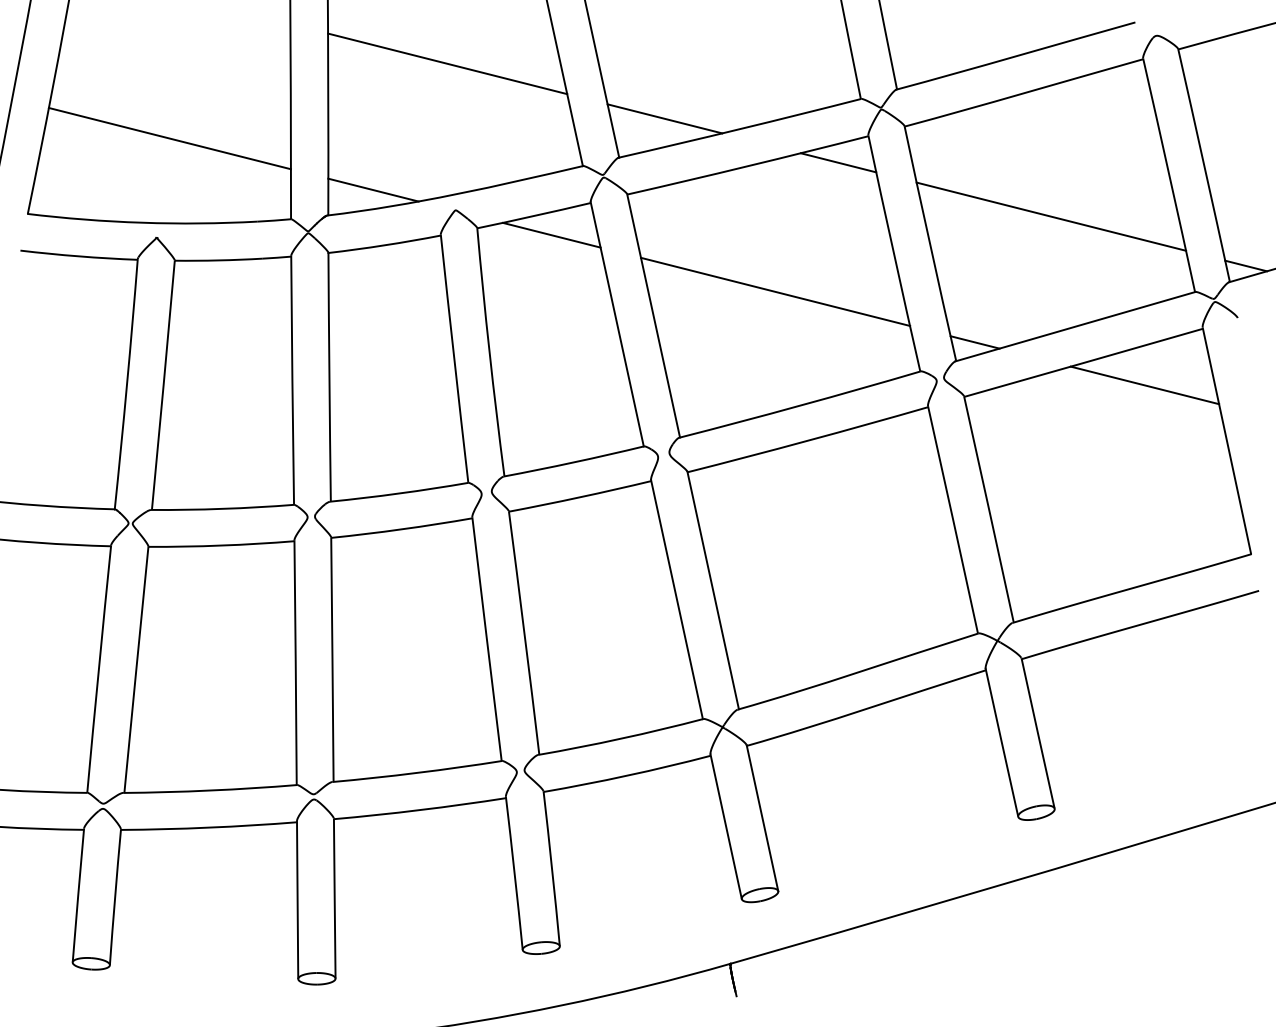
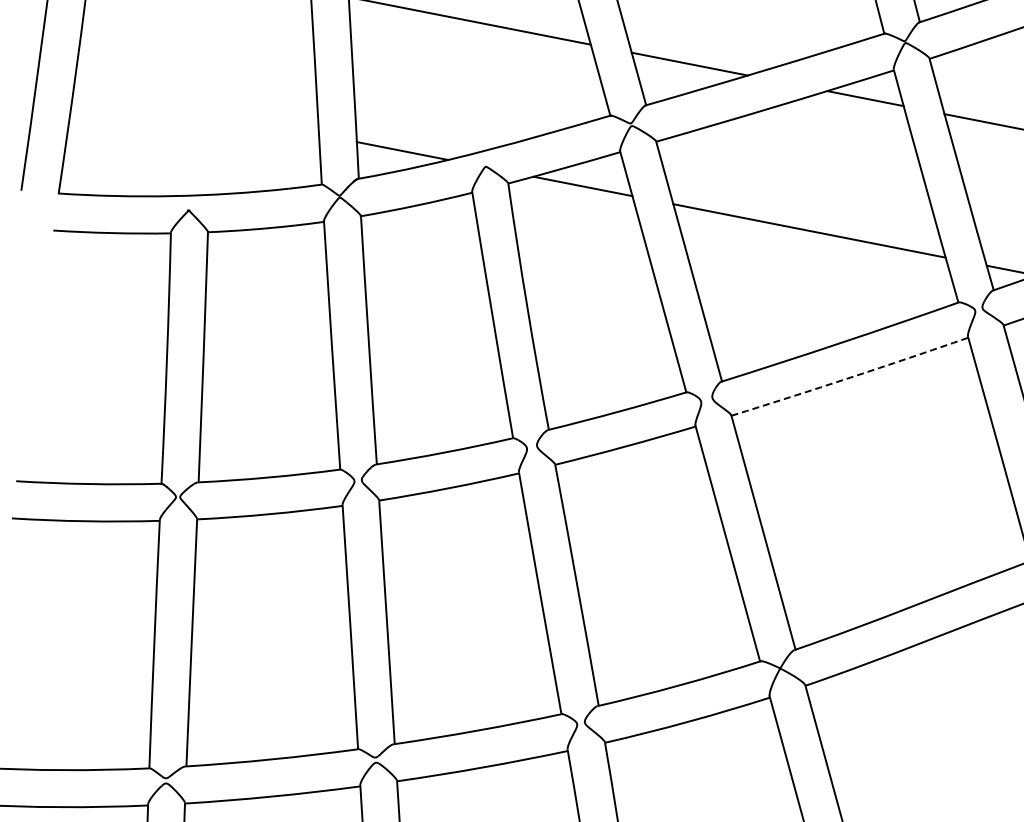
line: (169, 138) -> (196, 110), removed
arc: (808, 440) -> (850, 377), solid -> dashed

